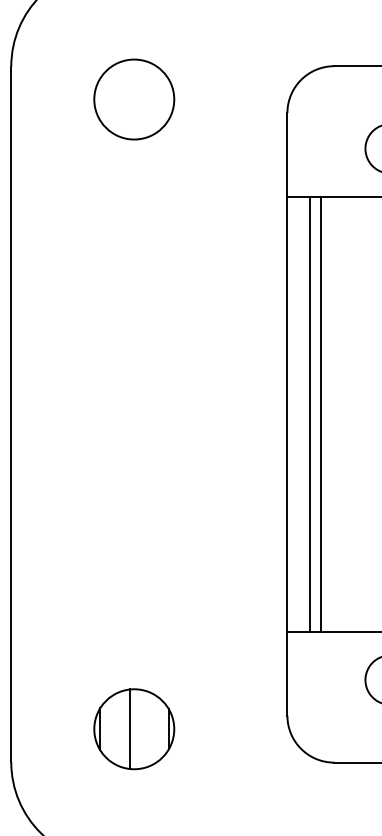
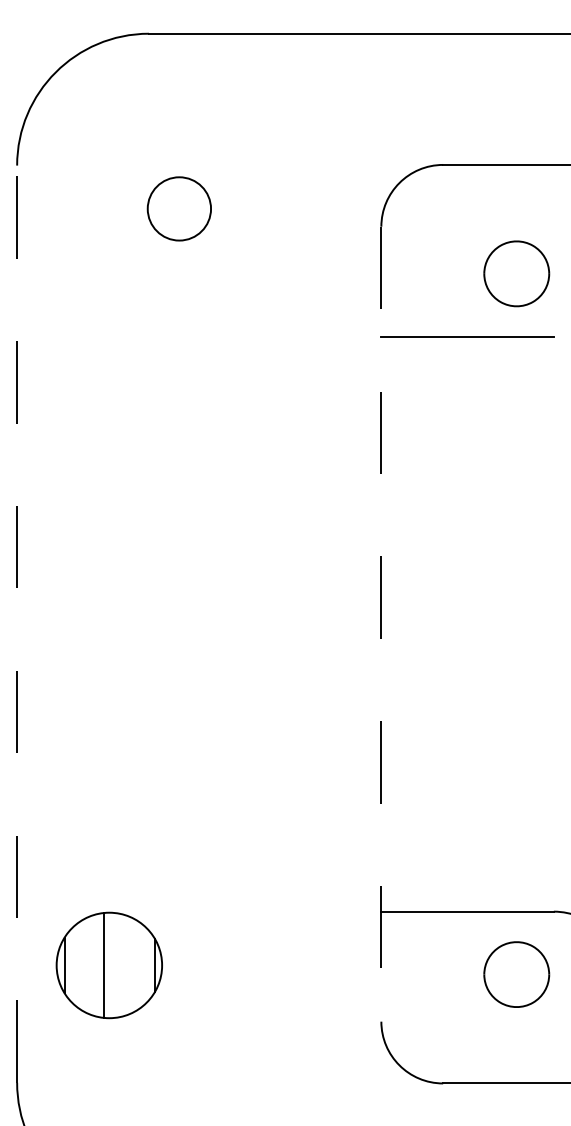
circle: (134, 99) -> (179, 208), size x0.6
line: (310, 413) -> (411, 623), removed
line: (320, 413) -> (425, 623), removed
line: (11, 414) -> (17, 624), solid -> dashed
line: (287, 414) -> (381, 624), solid -> dashed
part: (133, 729) -> (108, 965), moved

